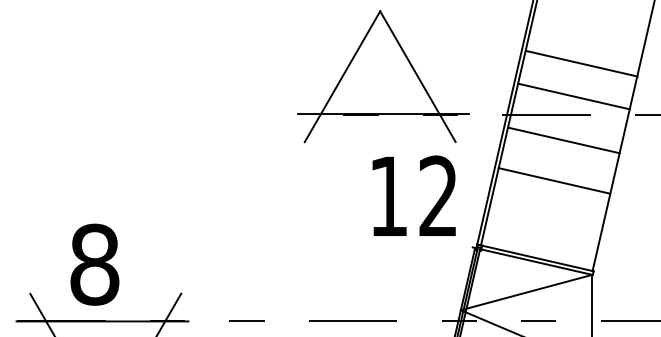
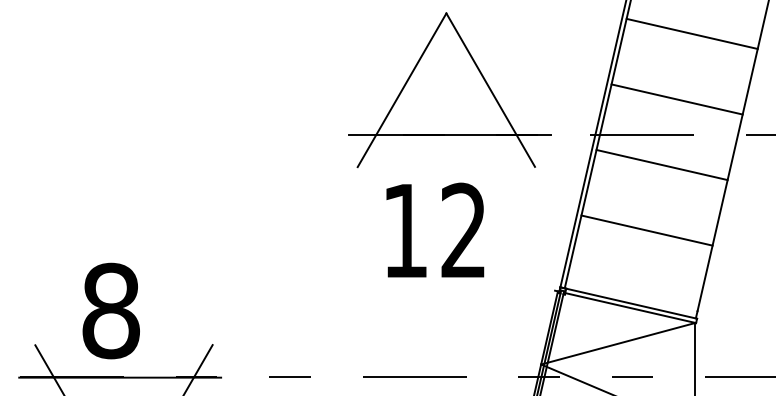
line: (581, 63) -> (691, 33), moved
line: (573, 96) -> (676, 99), moved
line: (553, 180) -> (646, 230), moved
text: (414, 195) -> (435, 229), moved

